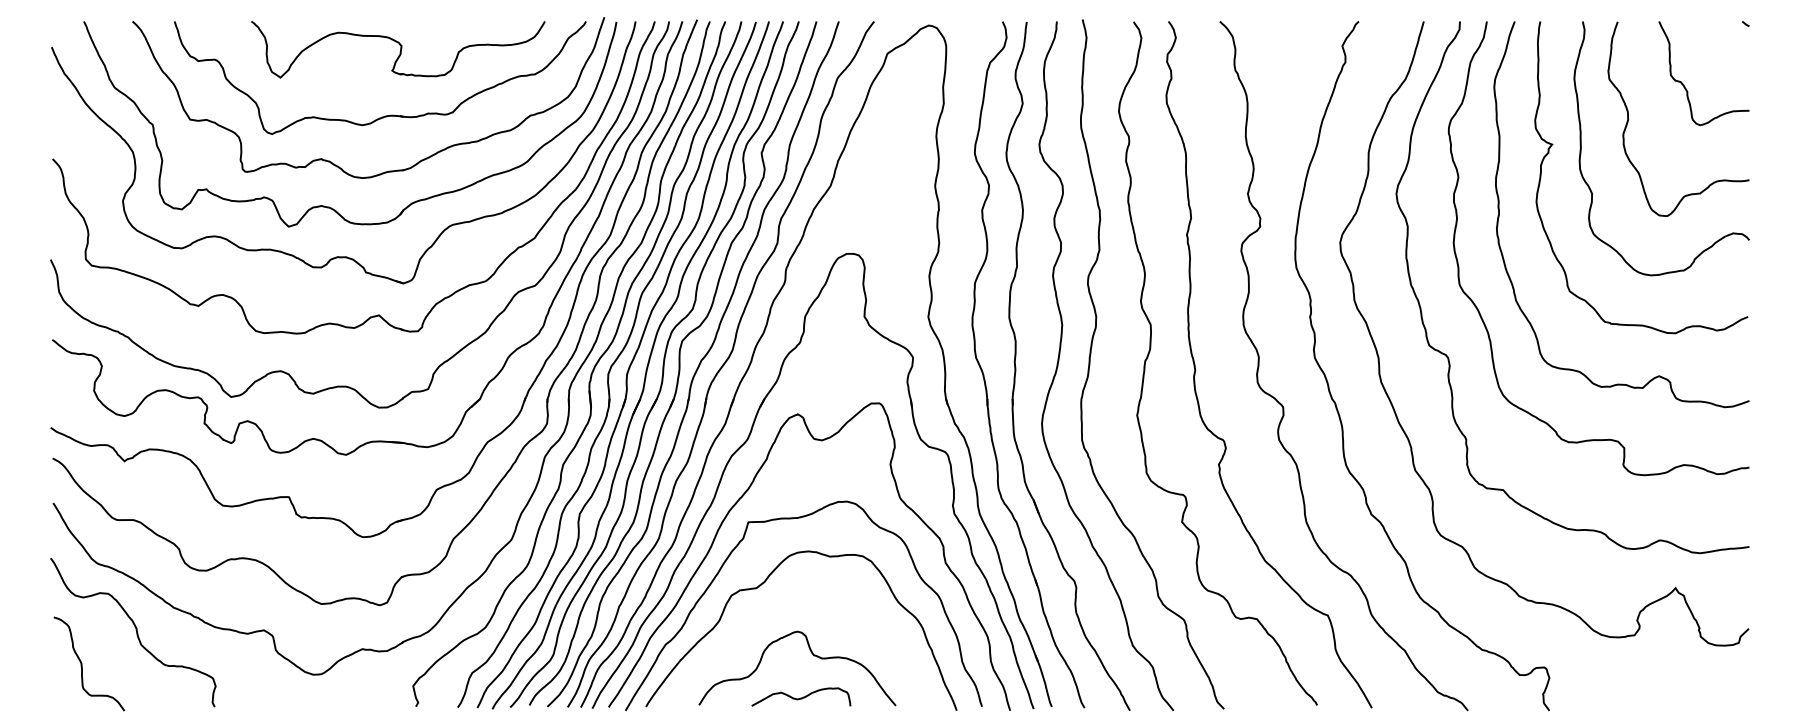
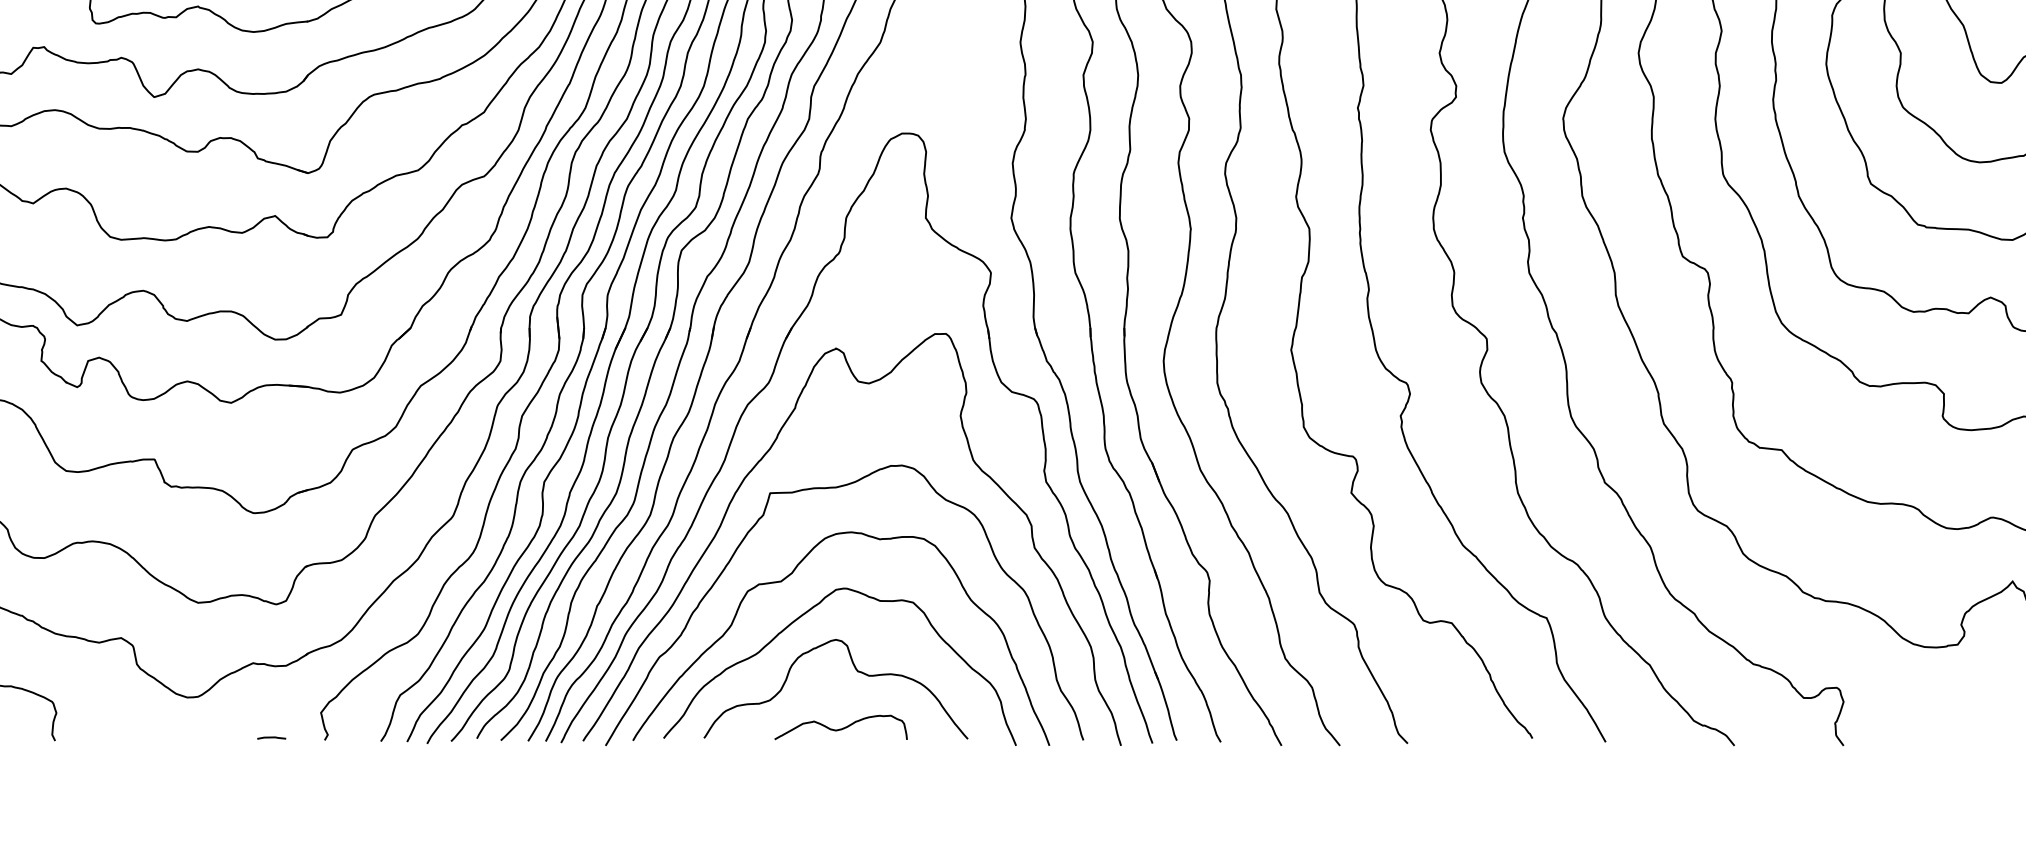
curve: (771, 615) -> (801, 618), added
line: (376, 704) -> (271, 737), added

